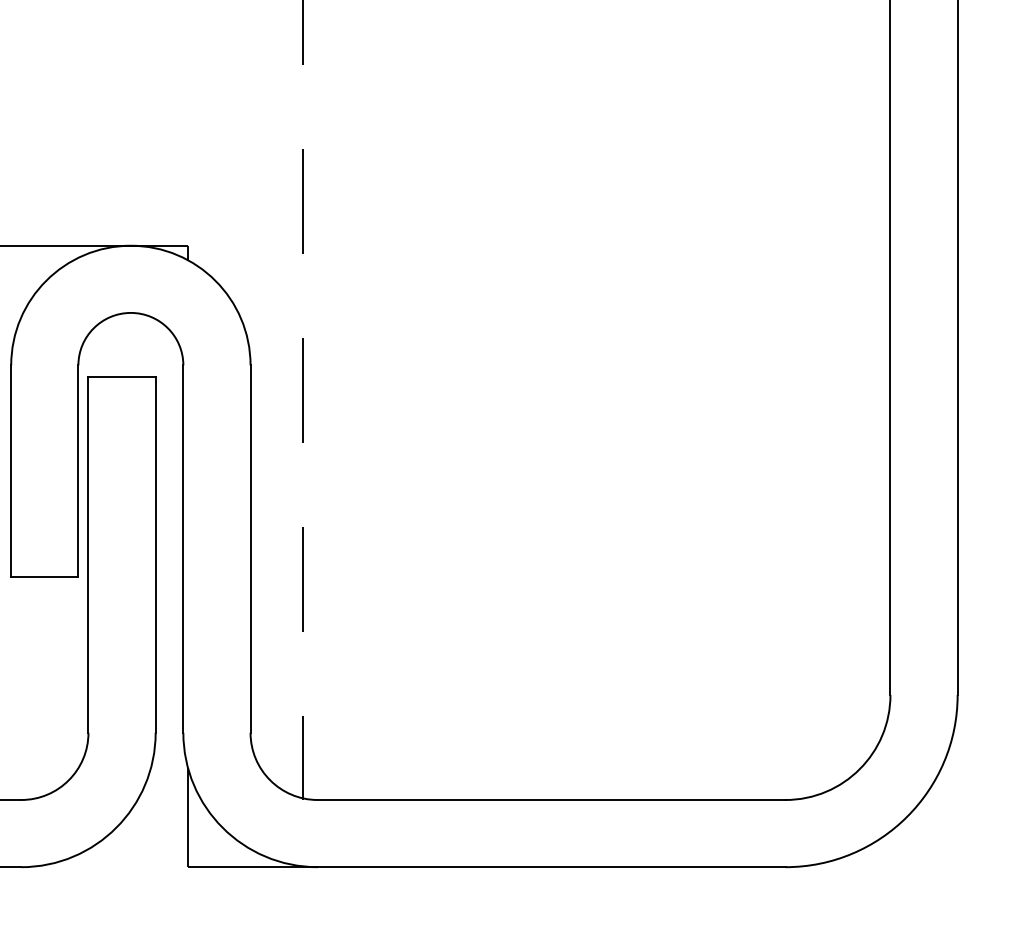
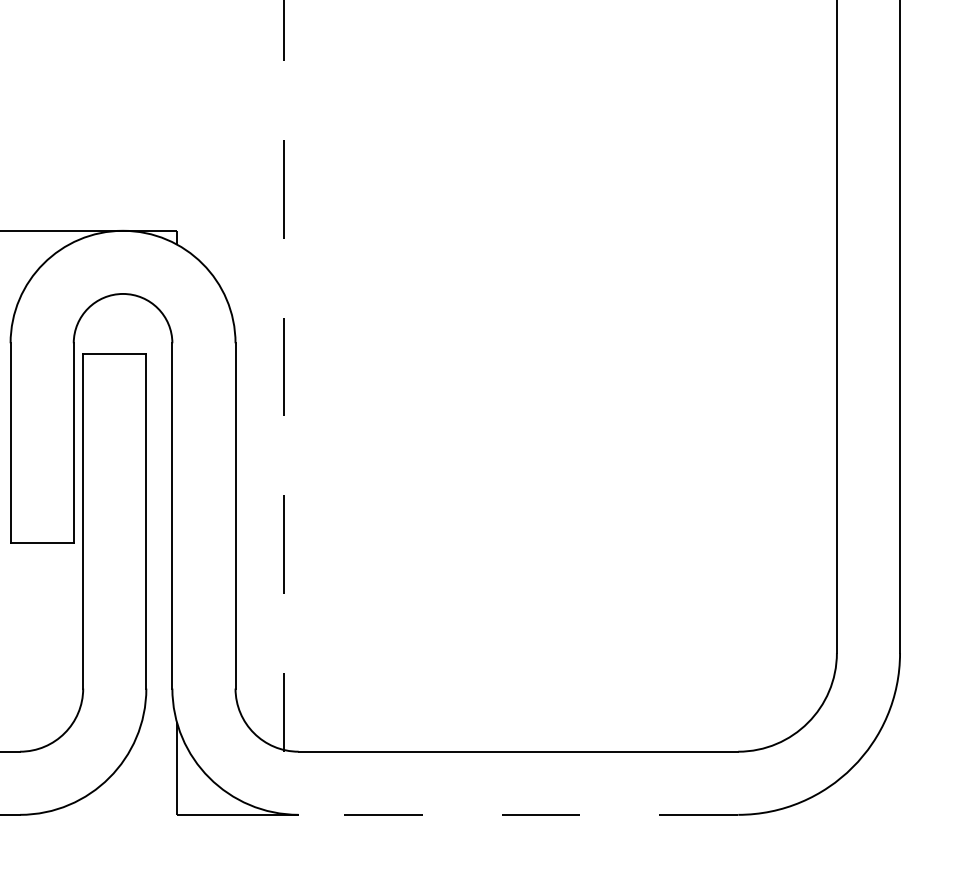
line: (551, 867) -> (518, 815), solid -> dashed

